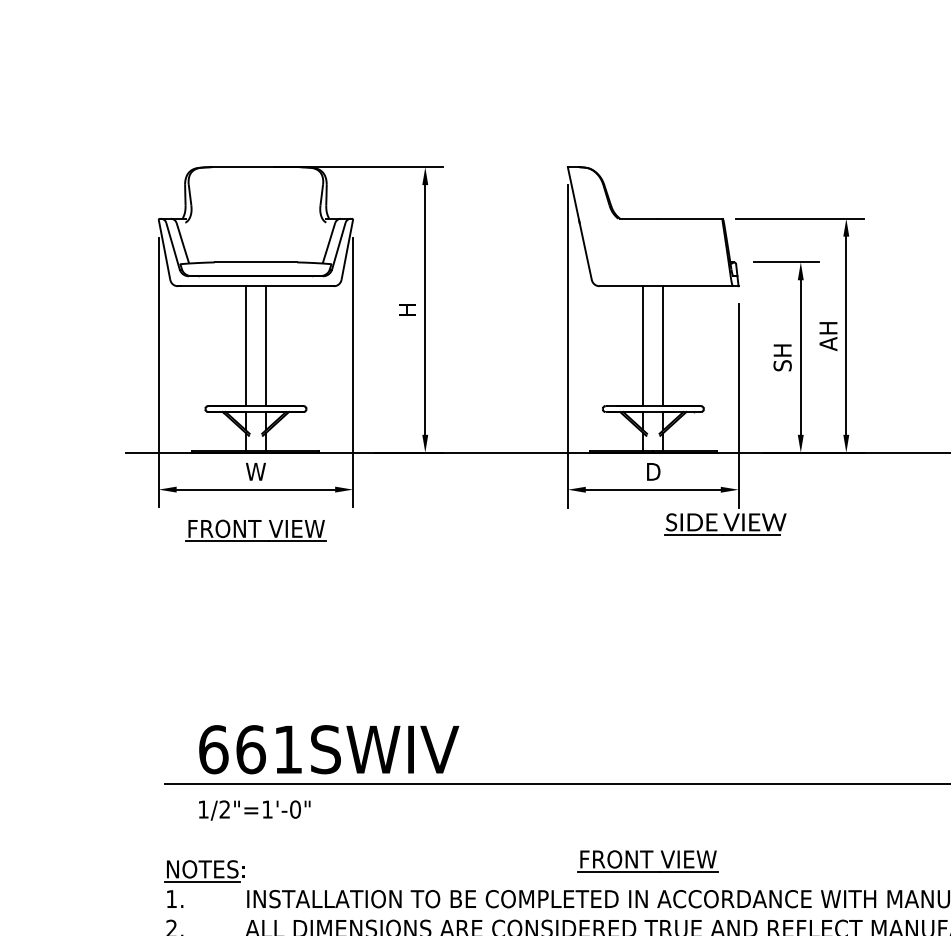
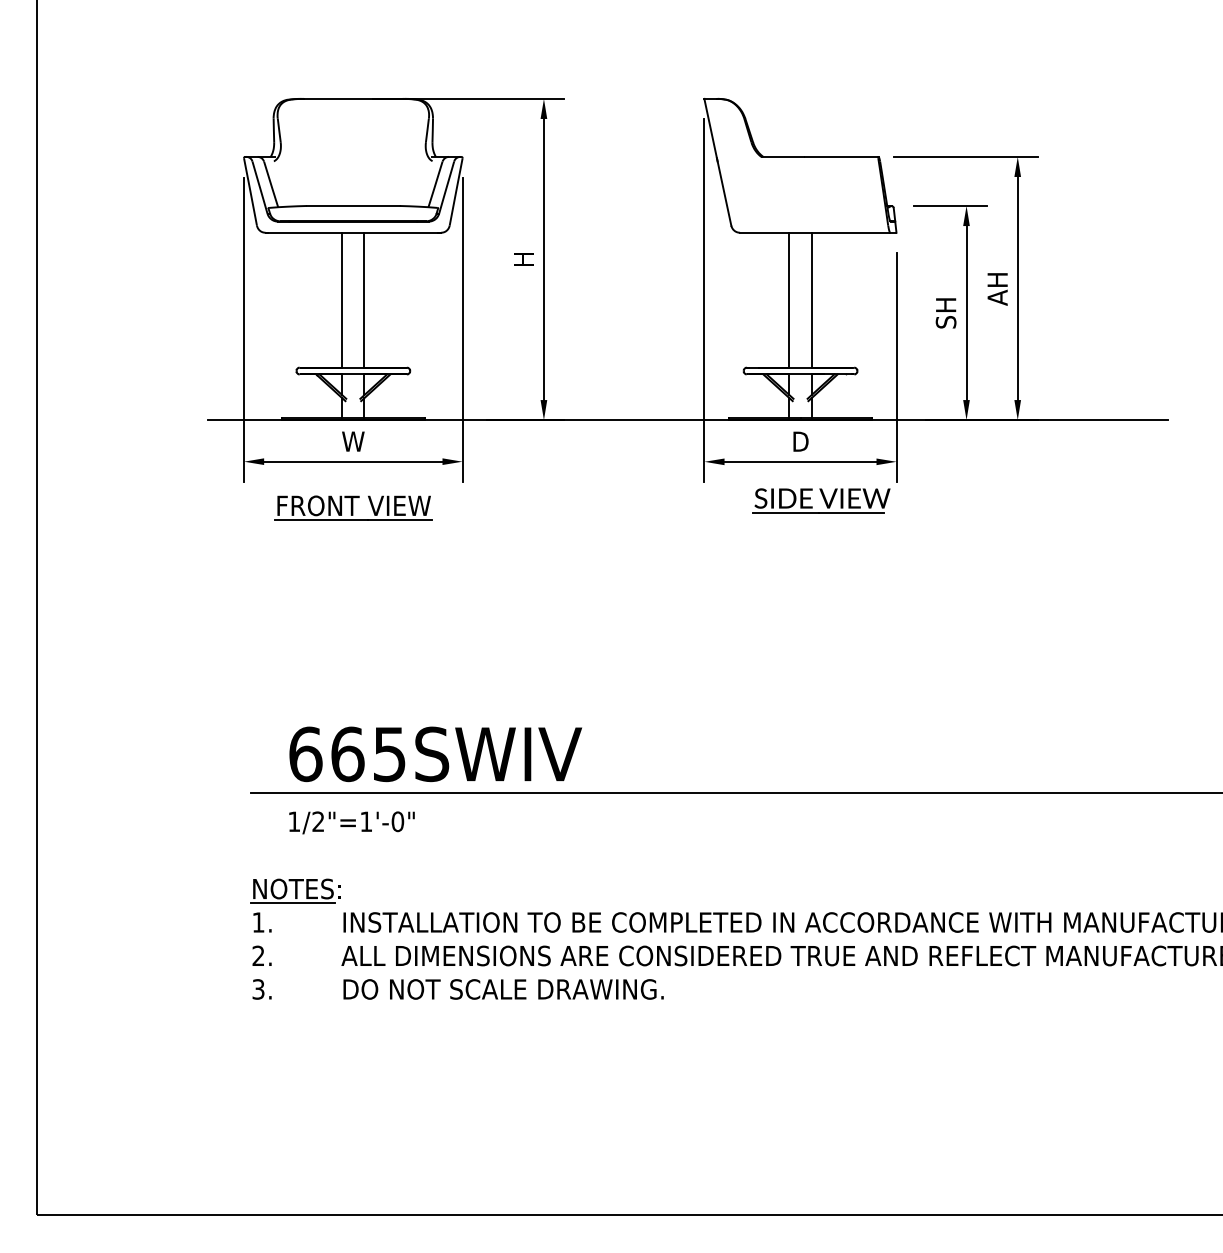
part: (725, 524) -> (821, 500), moved
text: (288, 749) -> (389, 754), 661SWIV -> 665SWIV
part: (647, 860) -> (794, 879), removed

